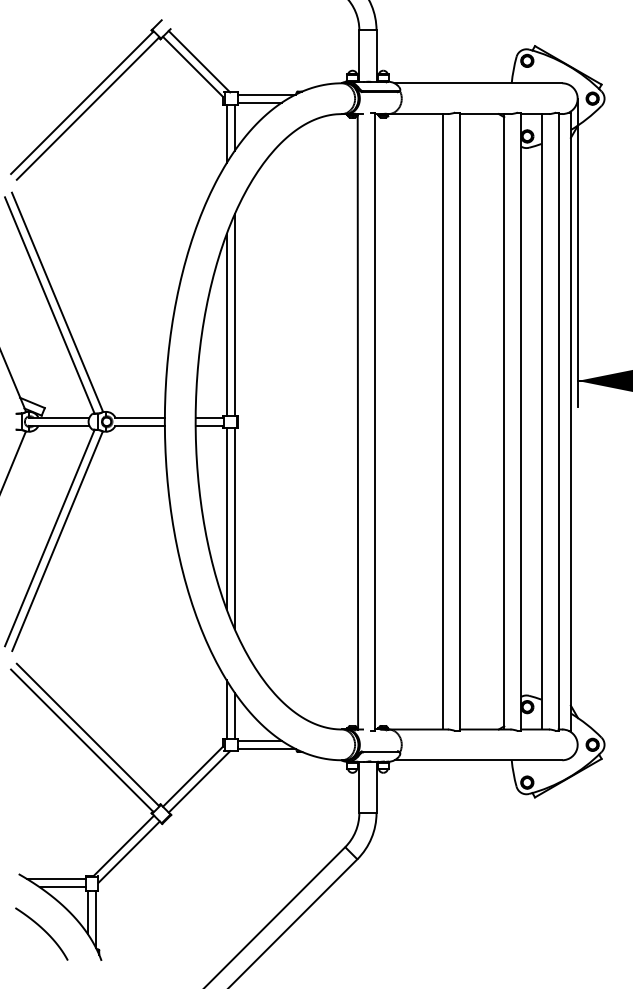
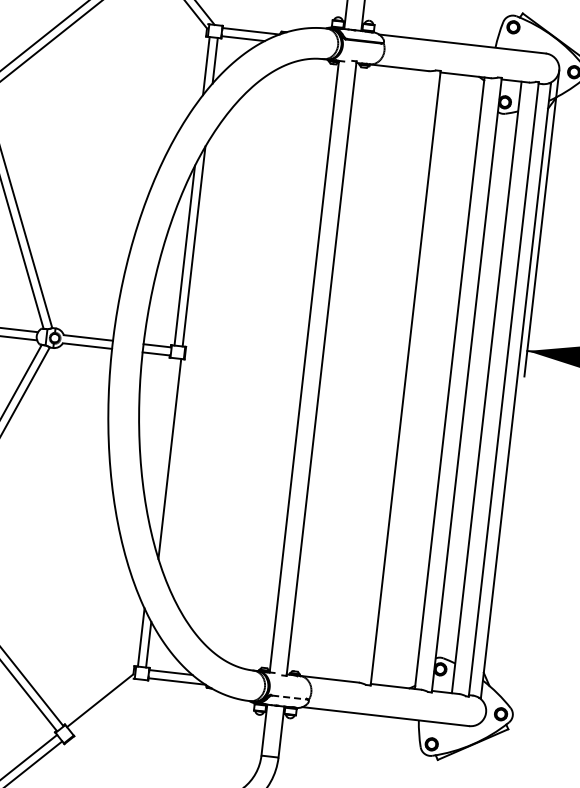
line: (442, 421) -> (388, 375), removed
line: (226, 518) -> (162, 447), removed
line: (381, 752) -> (290, 697), solid -> dashed
line: (199, 781) -> (106, 706), removed

